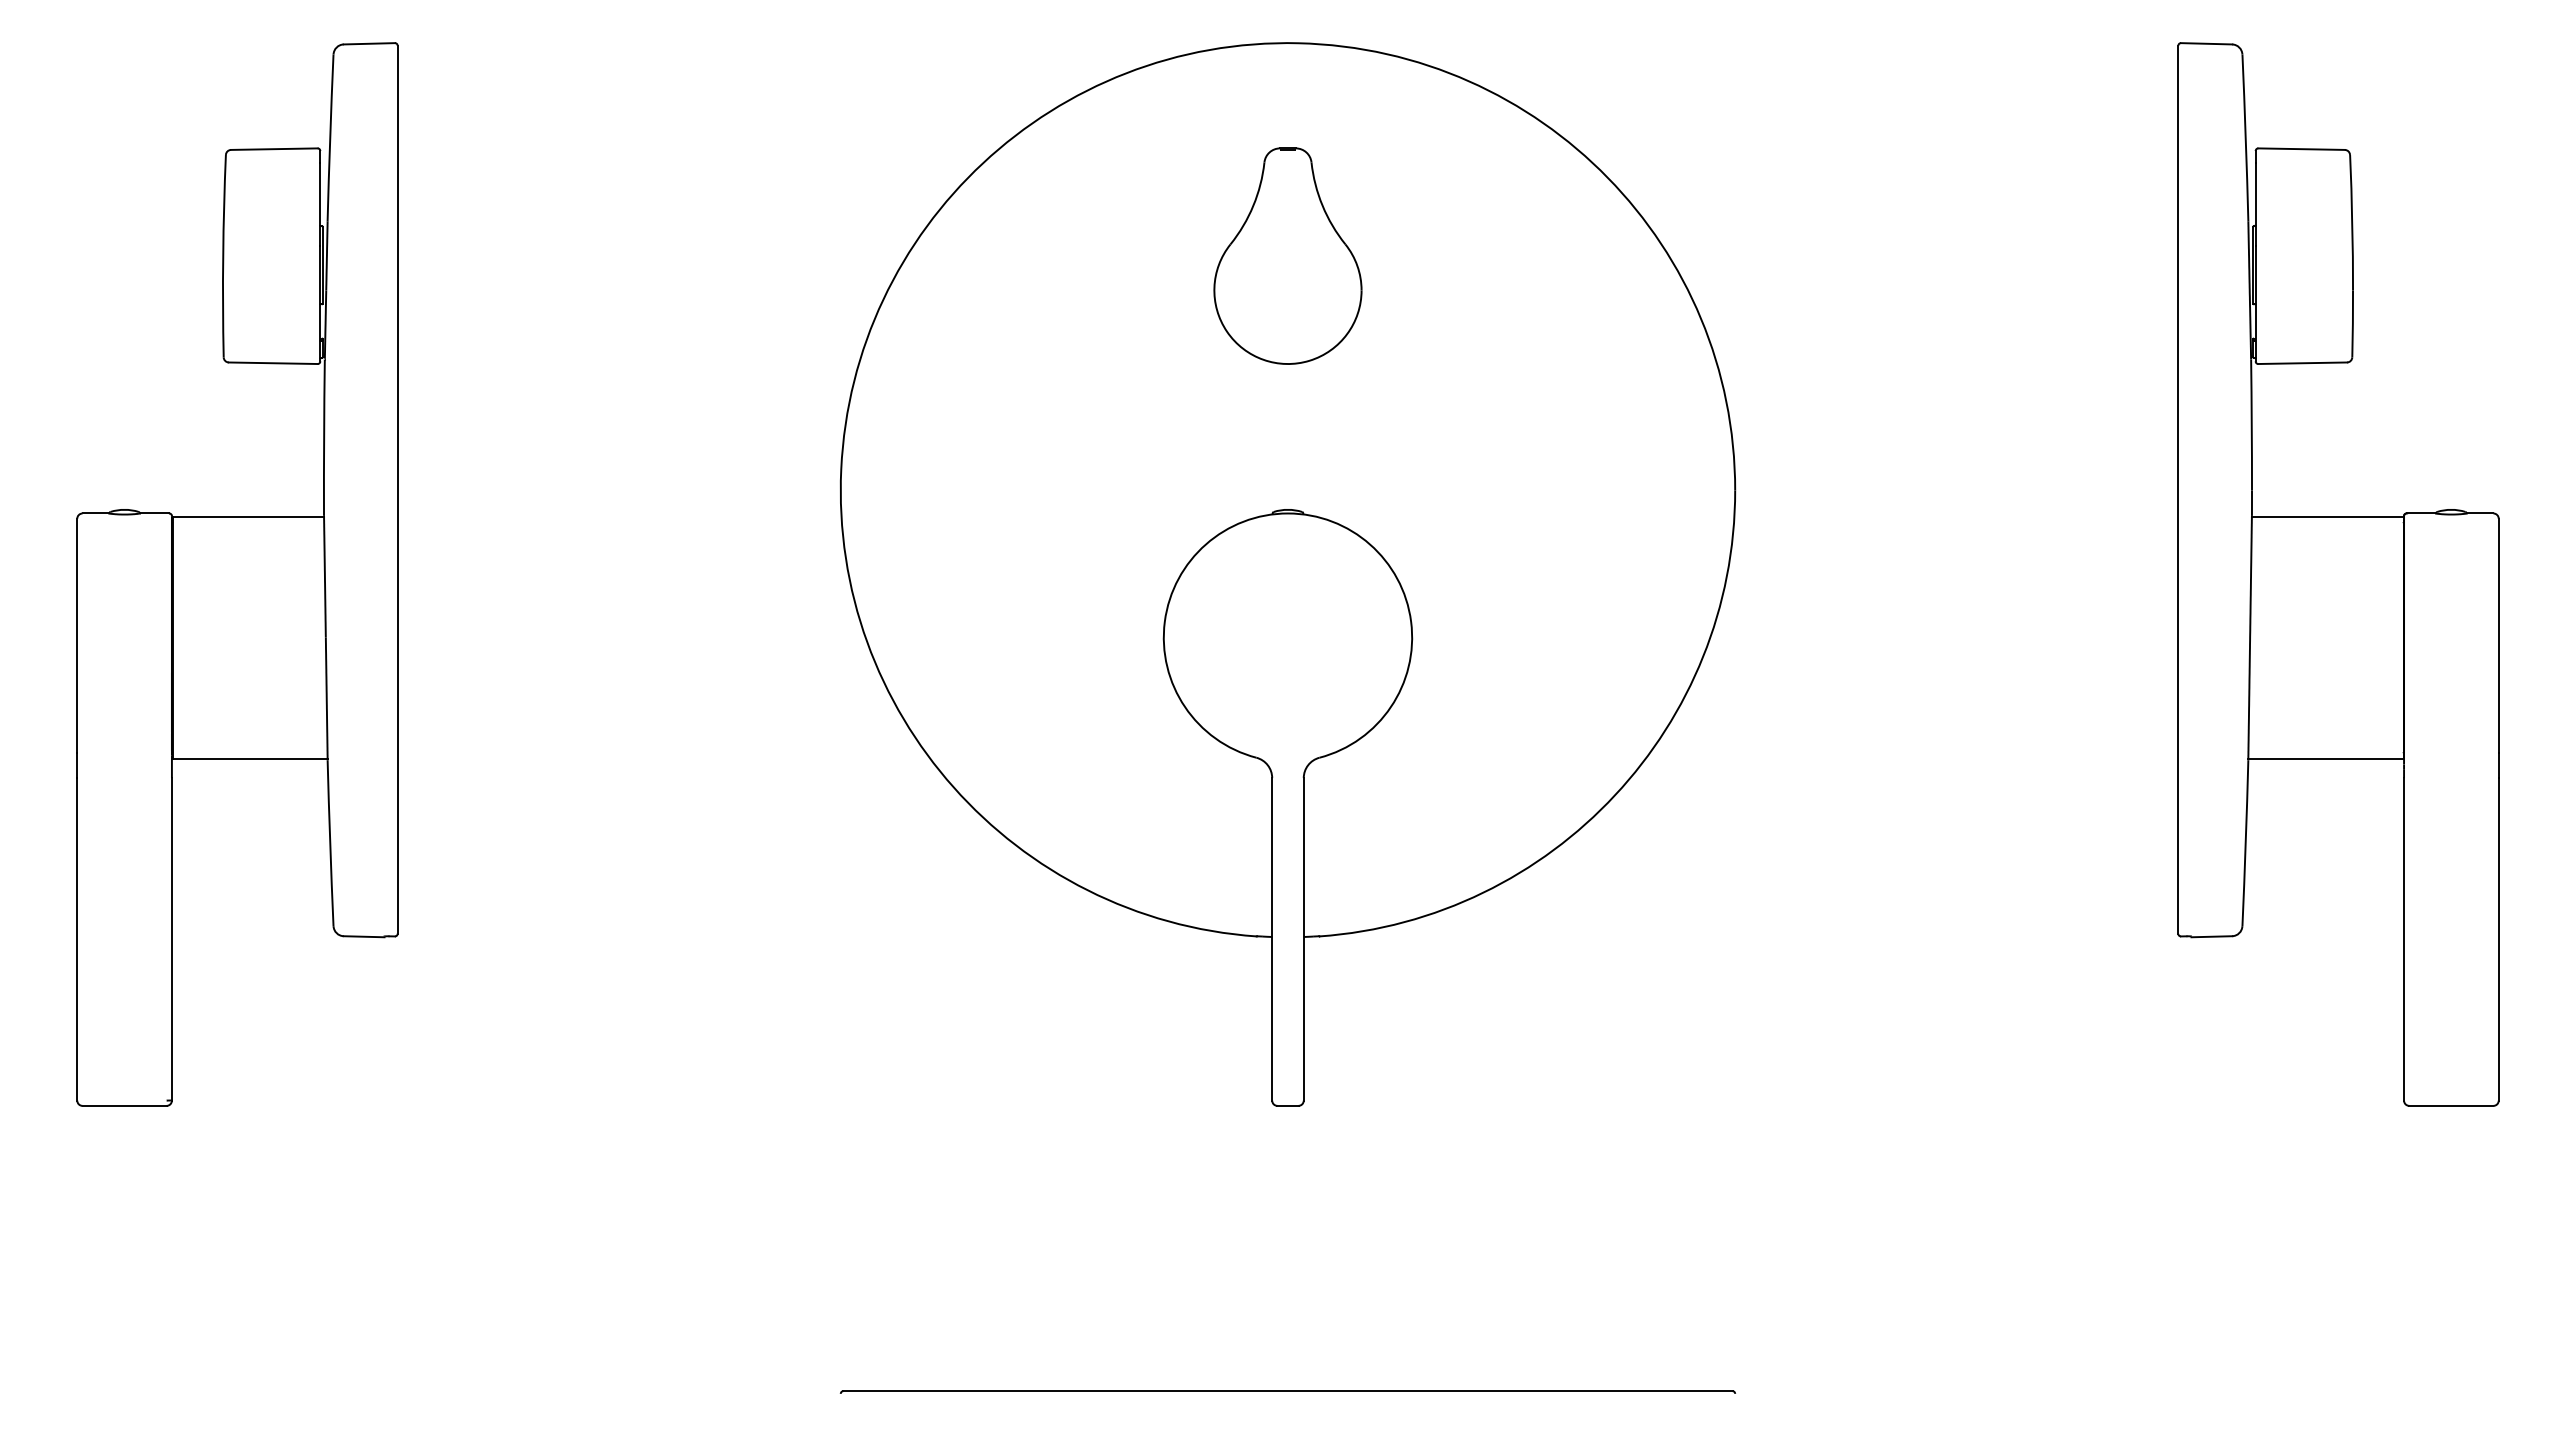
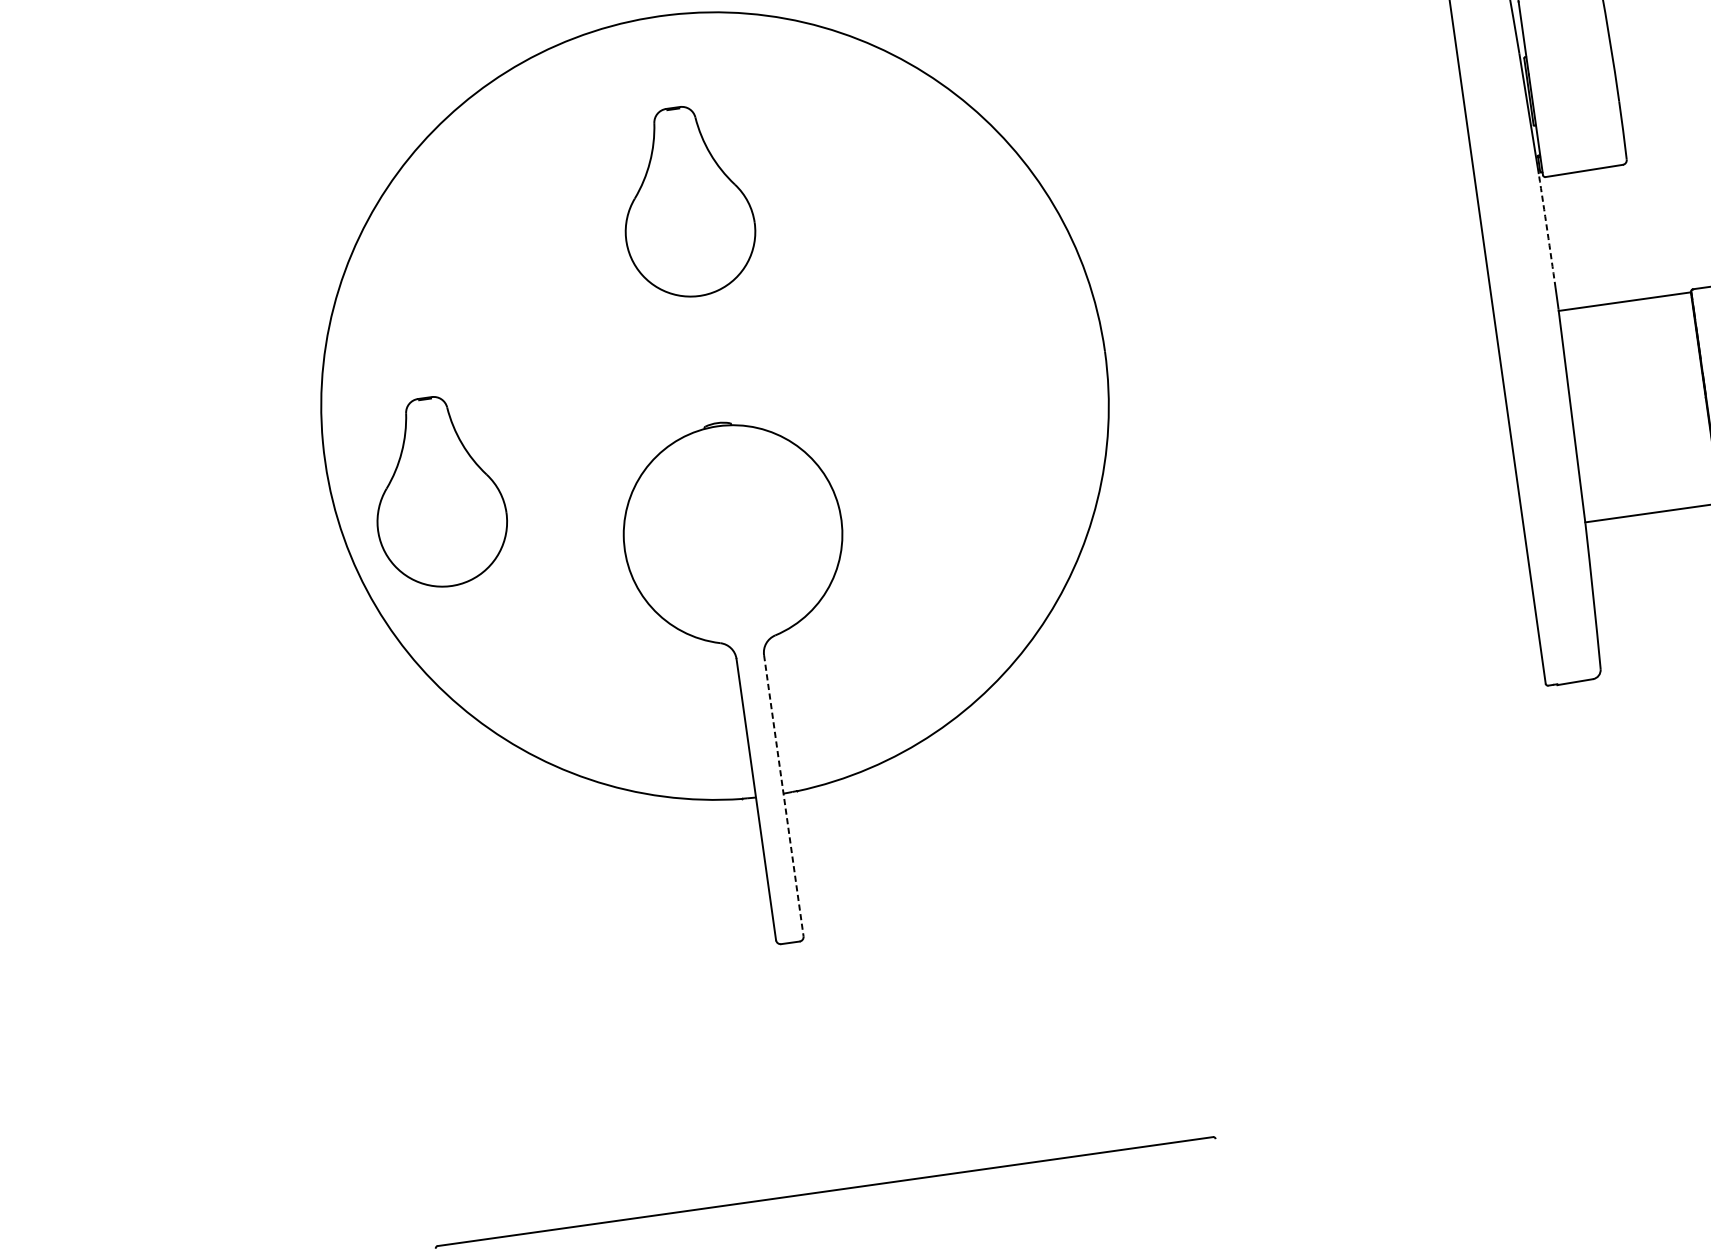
arc: (2251, 424) -> (1547, 230), solid -> dashed
part: (962, 542) -> (437, 491), added
line: (1303, 939) -> (783, 795), solid -> dashed

